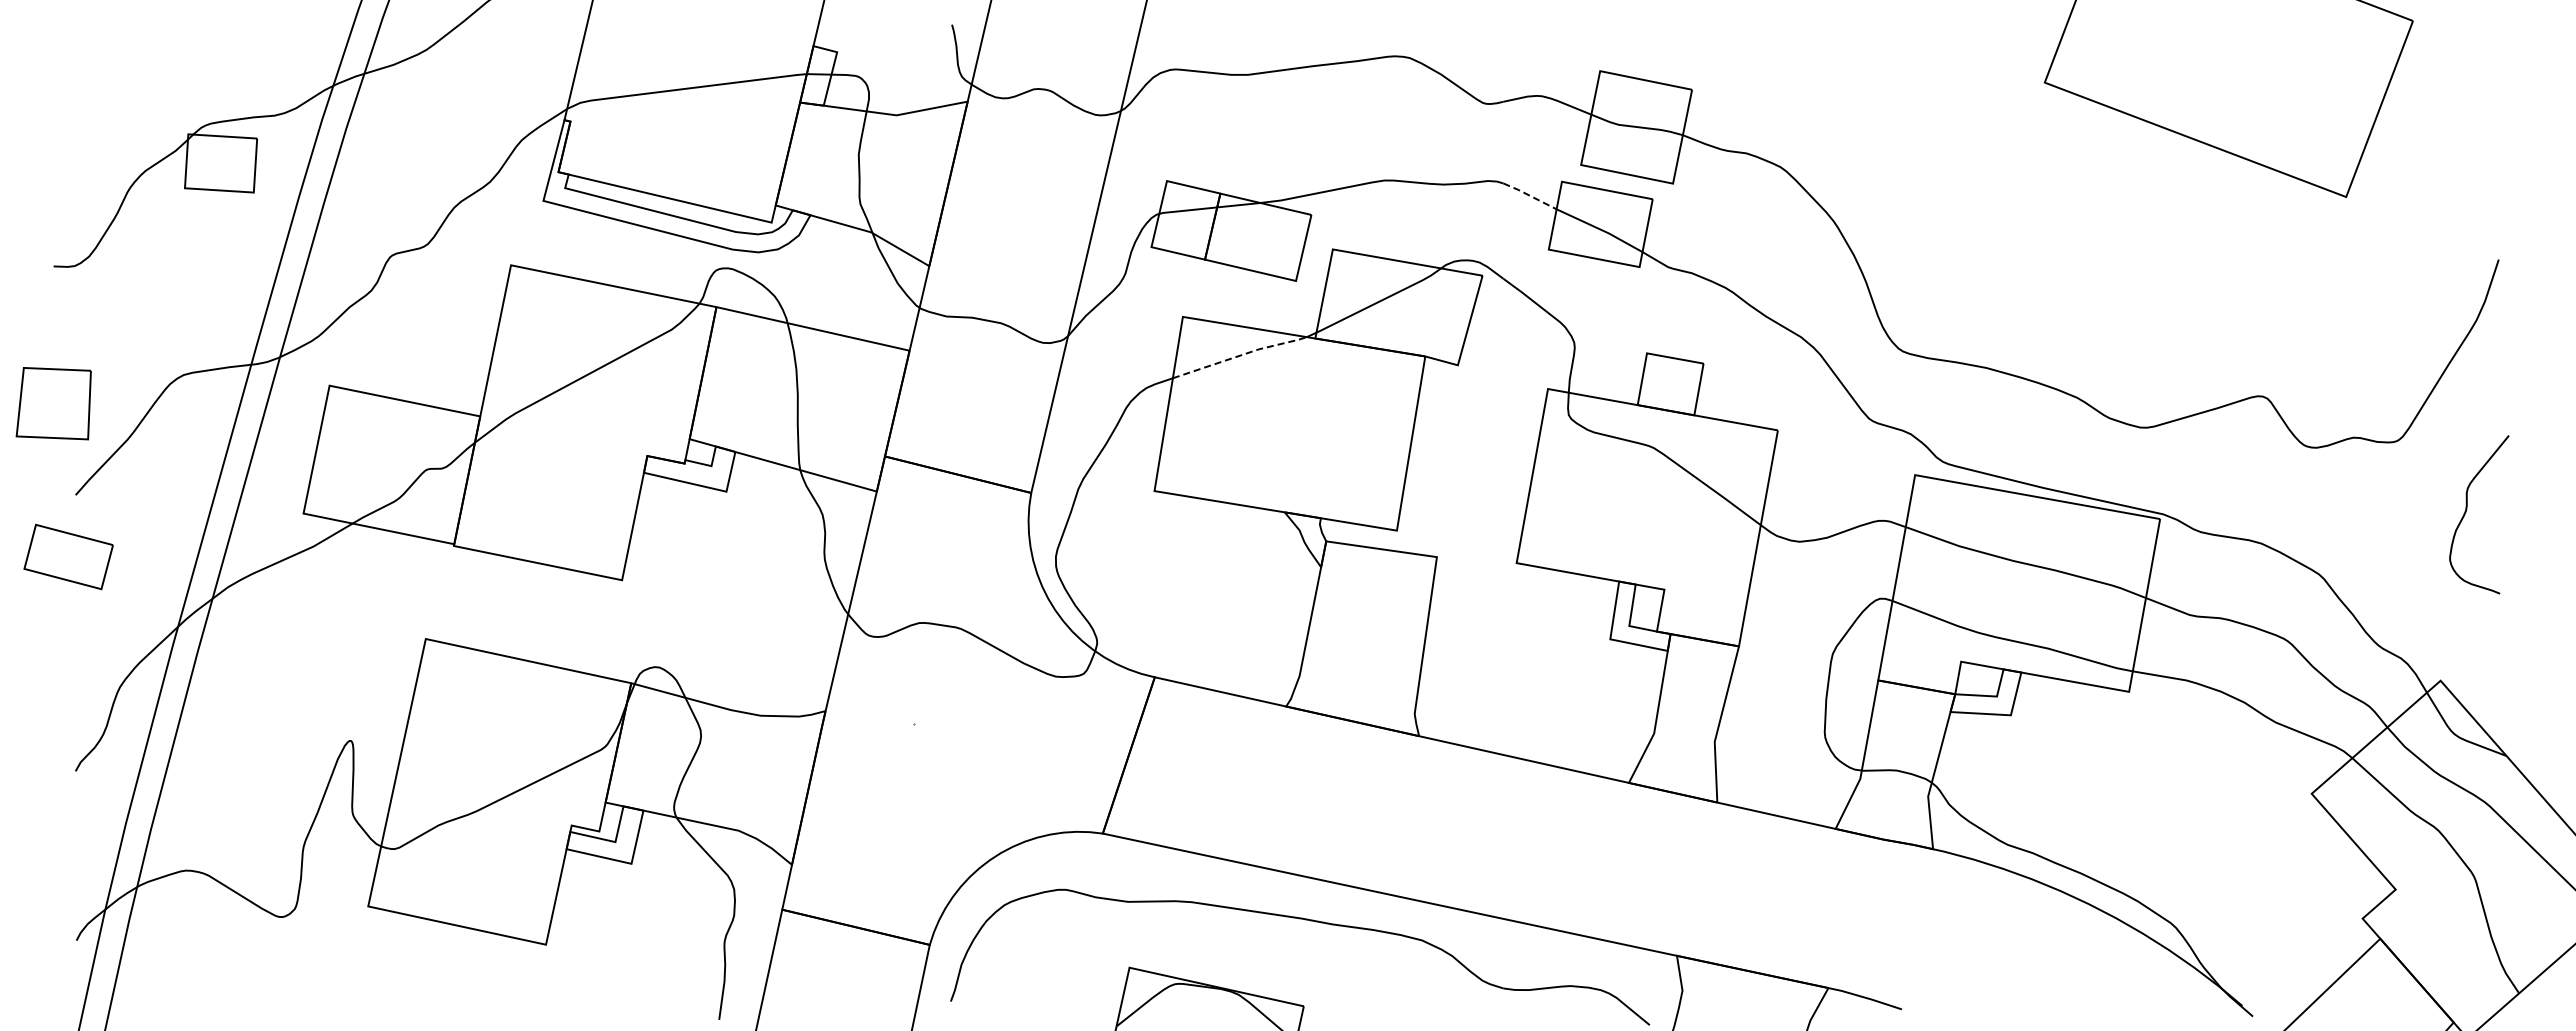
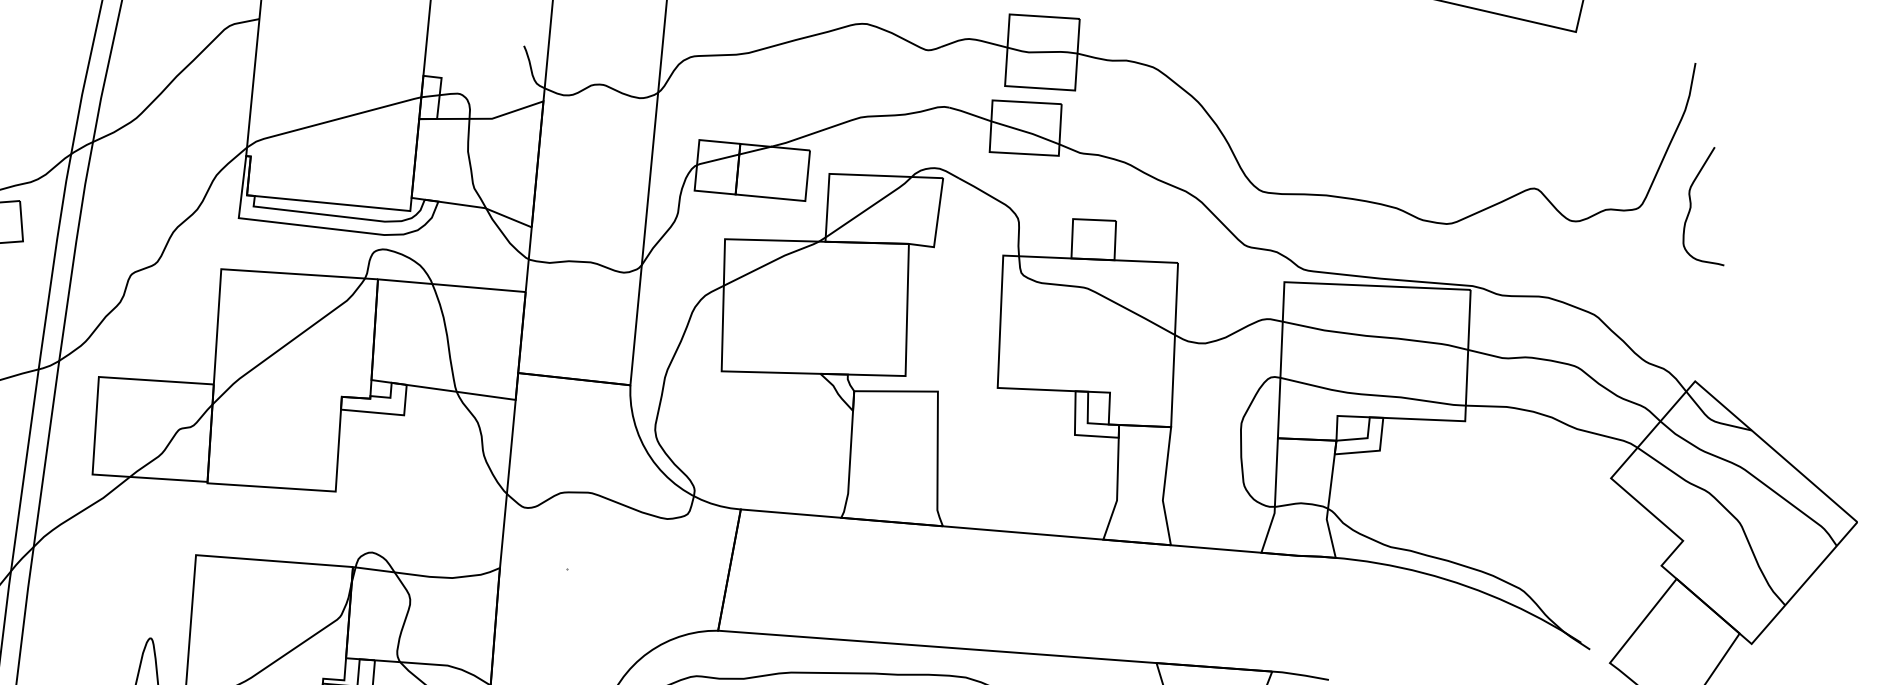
line: (1530, 195) -> (970, 113), dashed -> solid
line: (1241, 355) -> (772, 261), dashed -> solid
curve: (2467, 509) -> (1691, 206), moved

